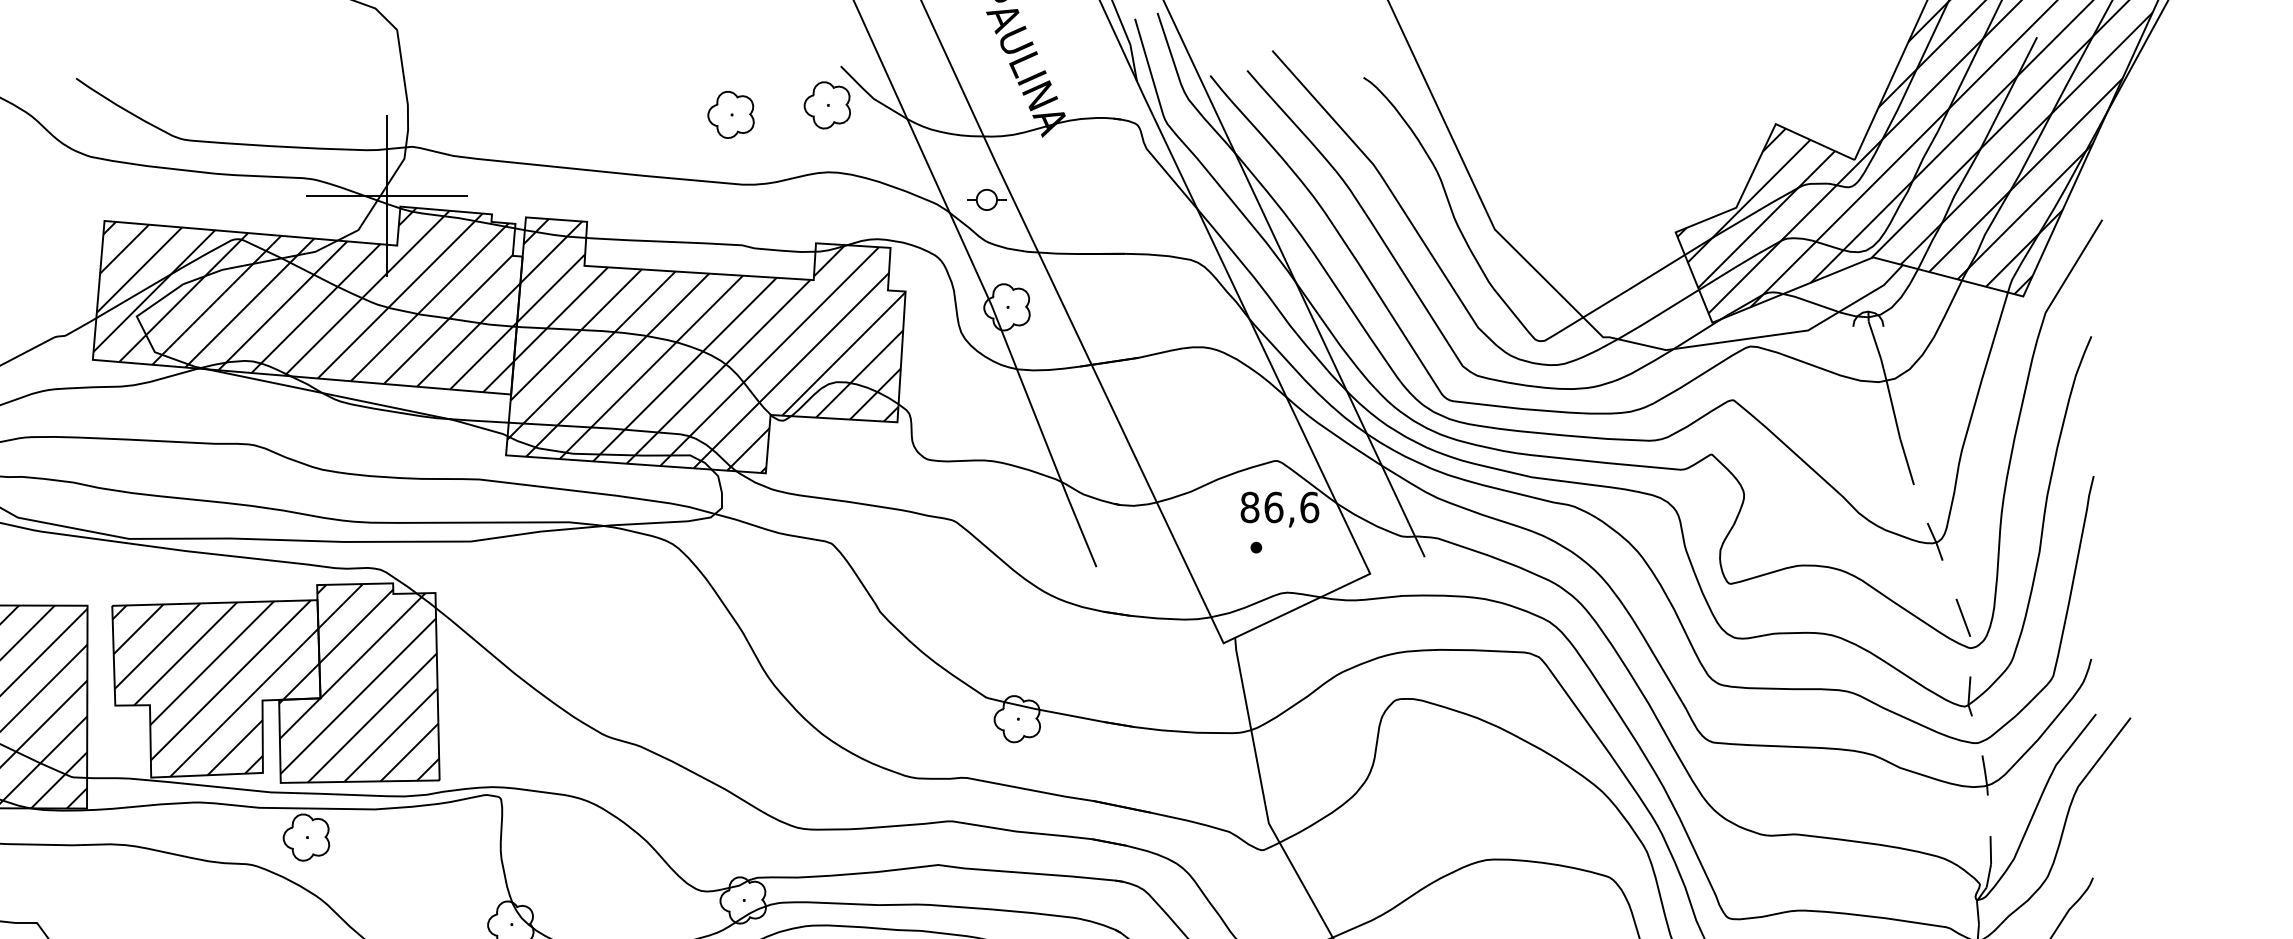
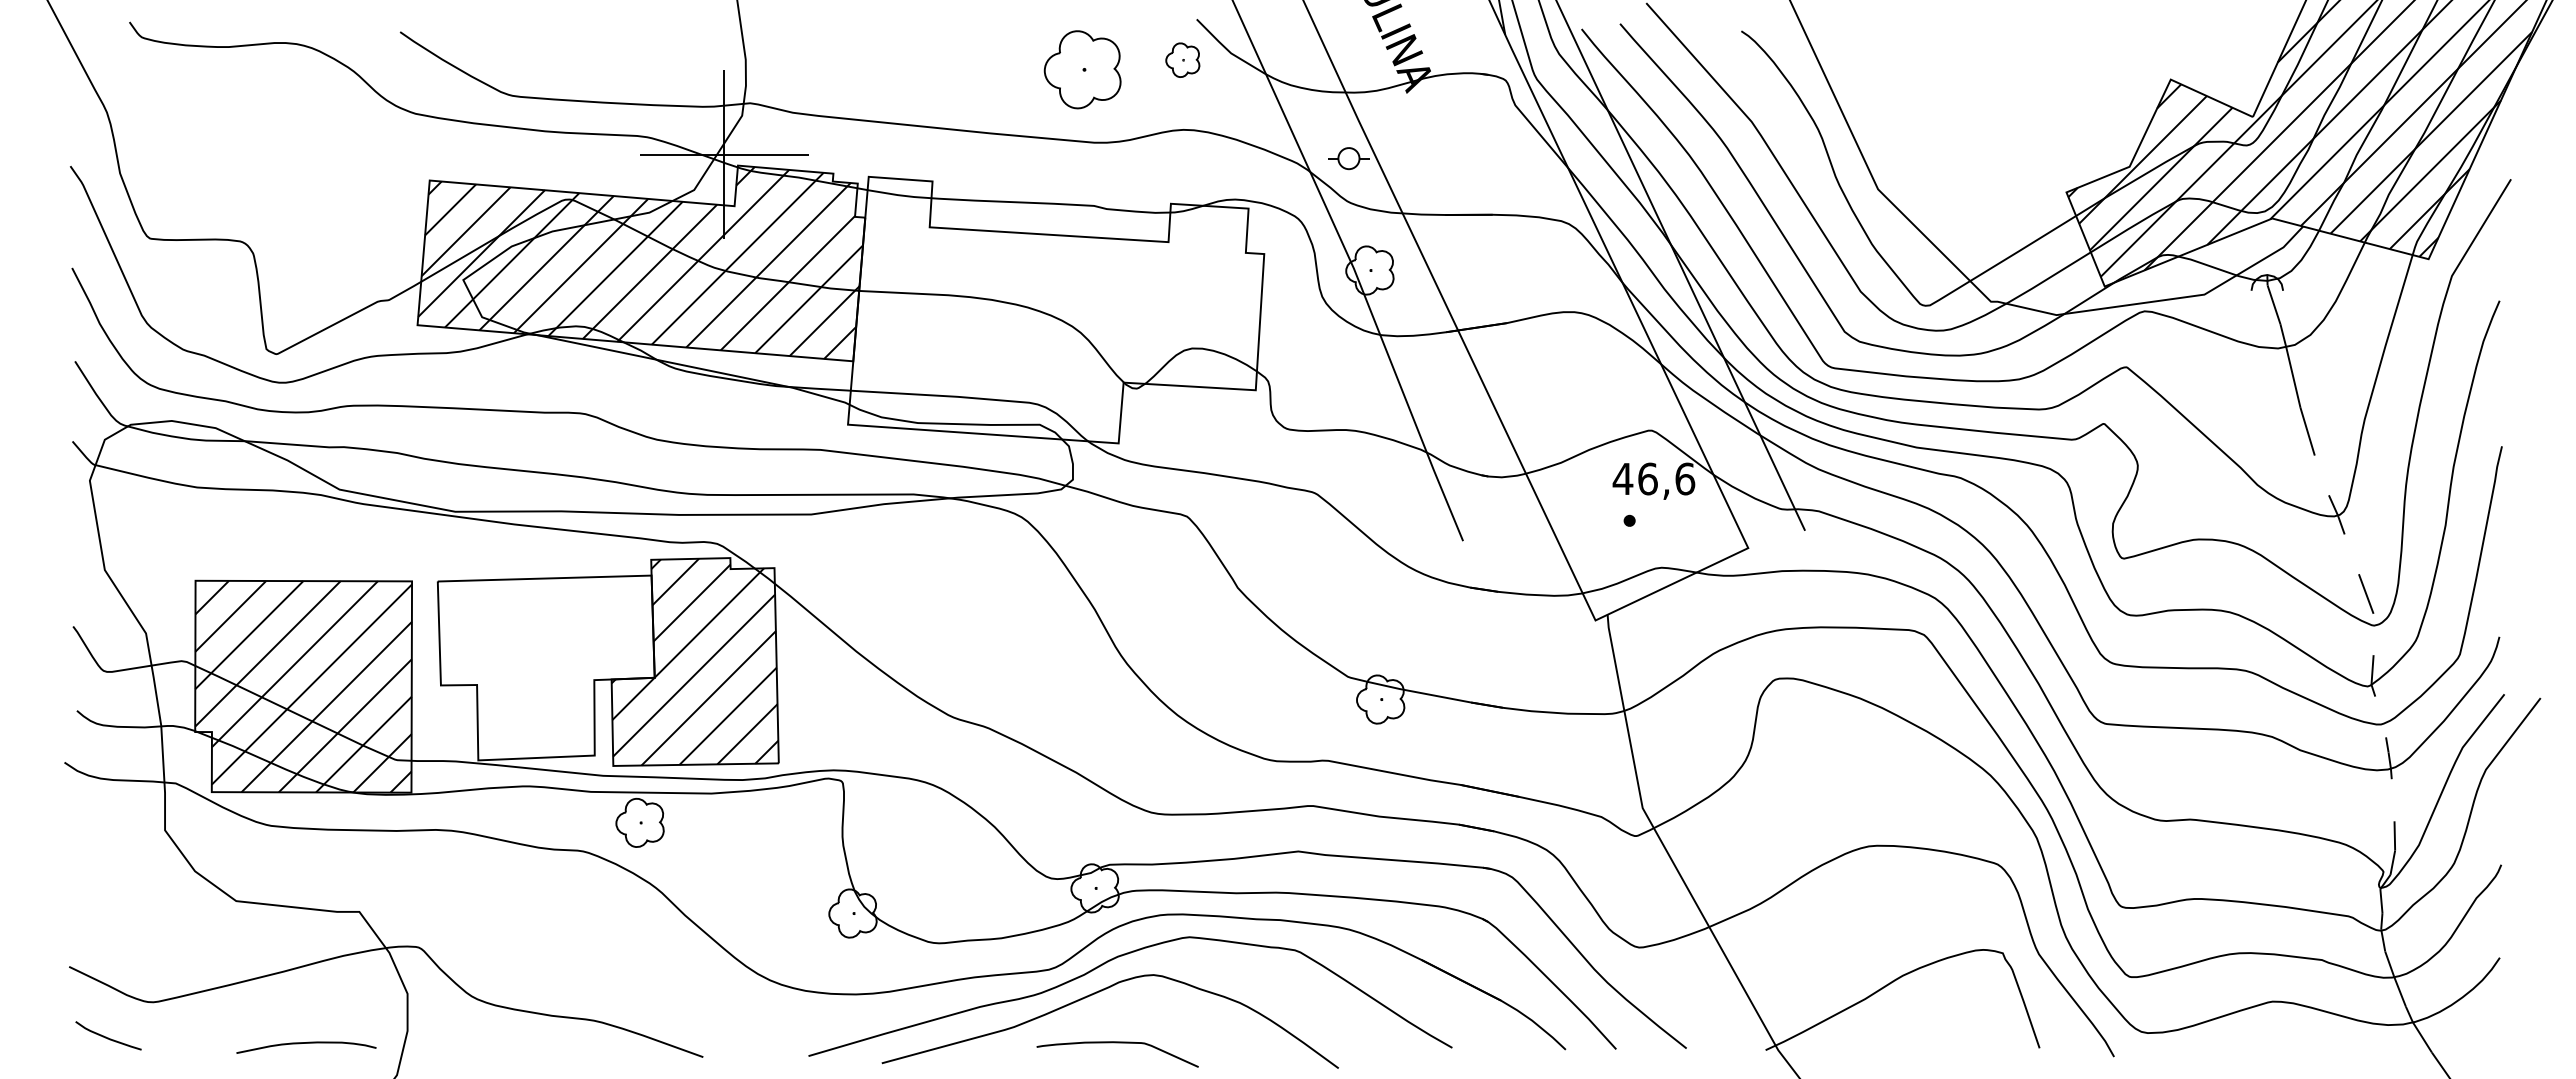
part: (827, 105) -> (1182, 60), size x0.7
part: (730, 115) -> (1081, 70), size x1.6
hatch: (706, 345) -> (1056, 310), removed
text: (1249, 506) -> (1622, 478), 86,6 -> 46,6
hatch: (216, 688) -> (546, 667), removed

